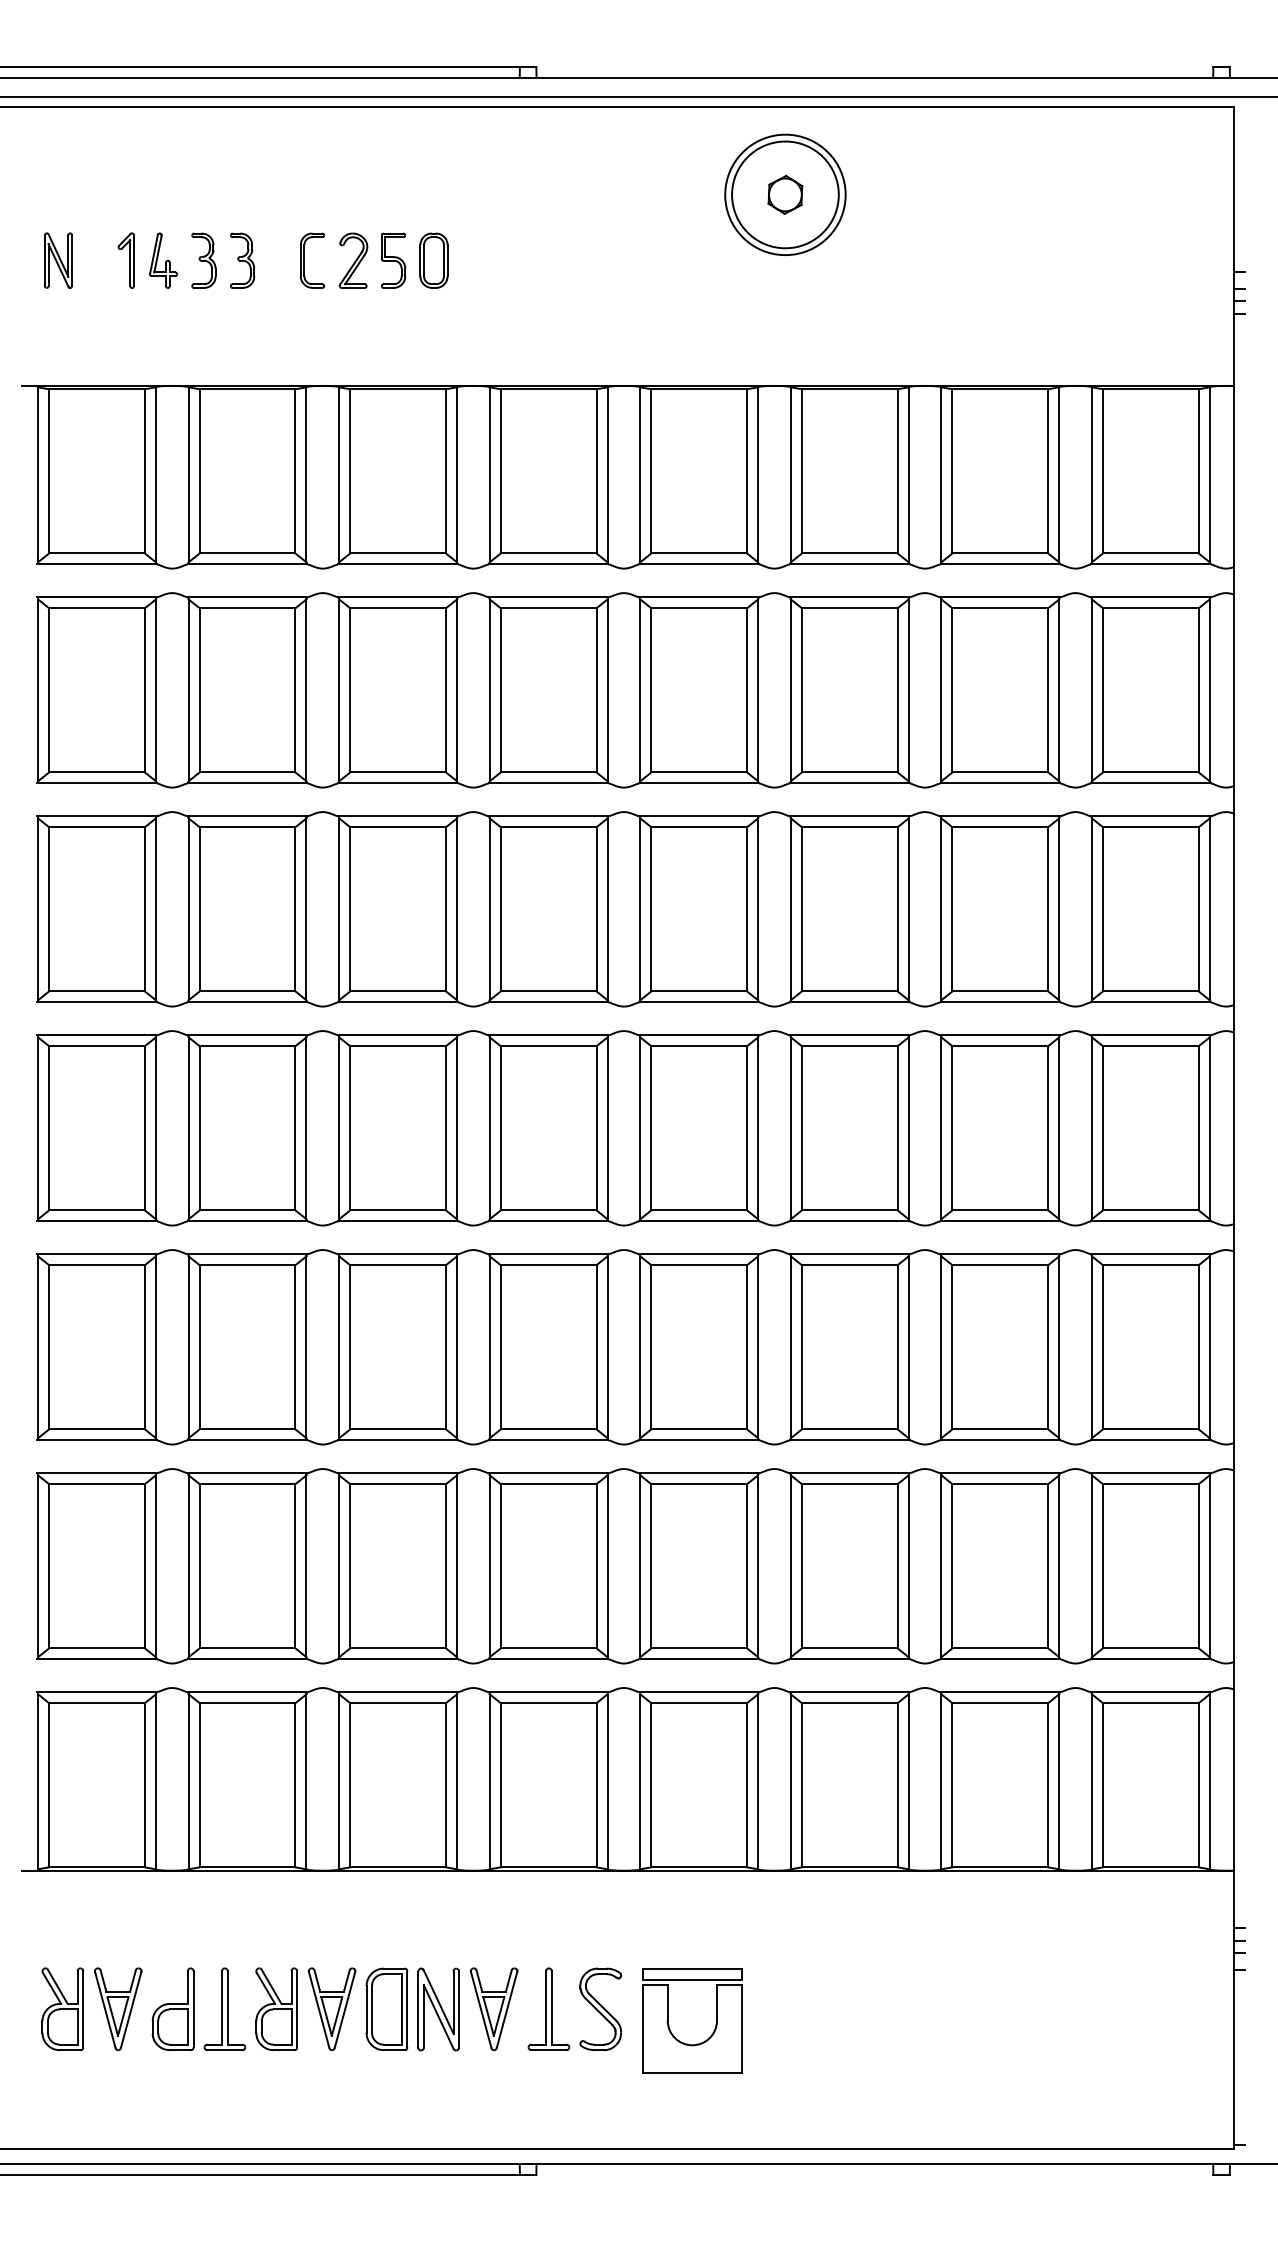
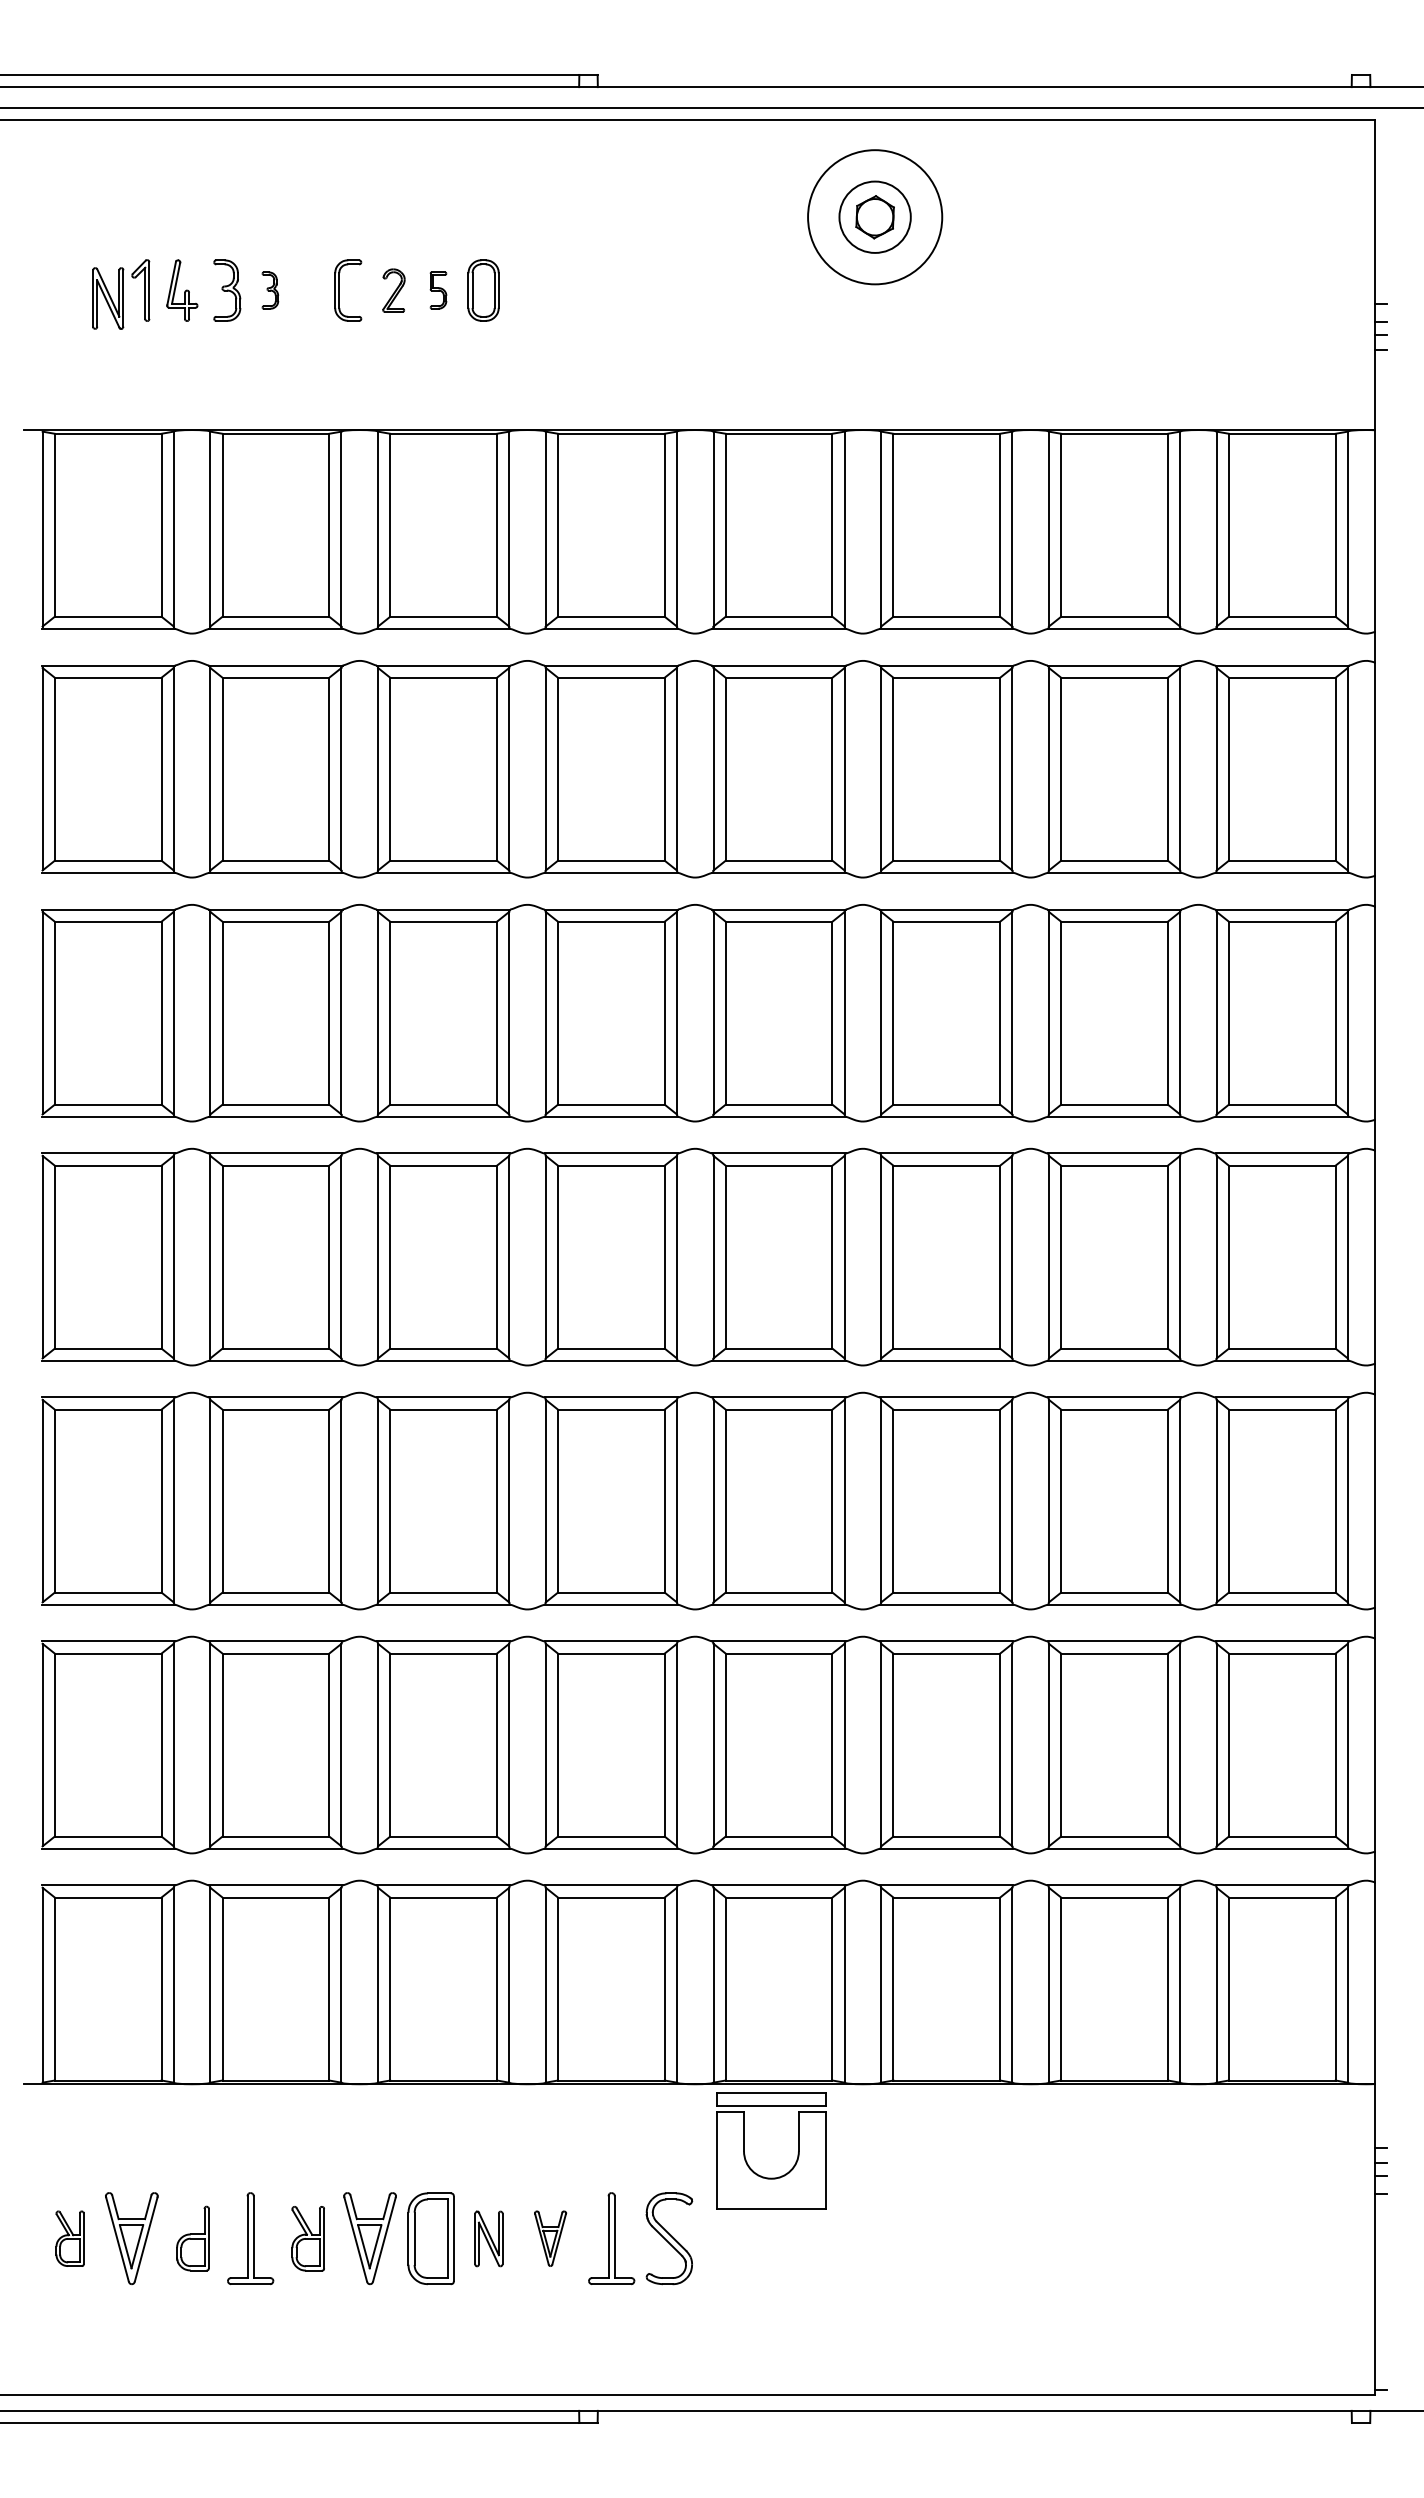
circle: (784, 194) -> (874, 216), size x0.6
part: (58, 260) -> (108, 298), moved
part: (242, 260) -> (270, 290), size x0.6
part: (353, 260) -> (393, 290), size x0.7
part: (393, 260) -> (438, 290), size x0.6
part: (62, 2009) -> (69, 2238), size x0.6
part: (172, 2009) -> (192, 2238), size x0.7
part: (275, 2009) -> (307, 2238), size x0.7
part: (438, 2009) -> (488, 2238), size x0.6
part: (494, 2009) -> (550, 2238), size x0.6
part: (669, 2023) -> (745, 2154), moved

